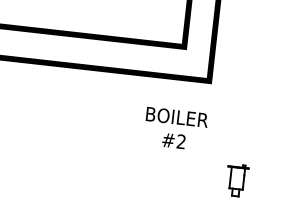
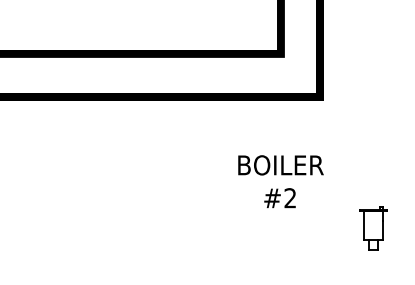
text: (175, 128) -> (280, 181), moved

